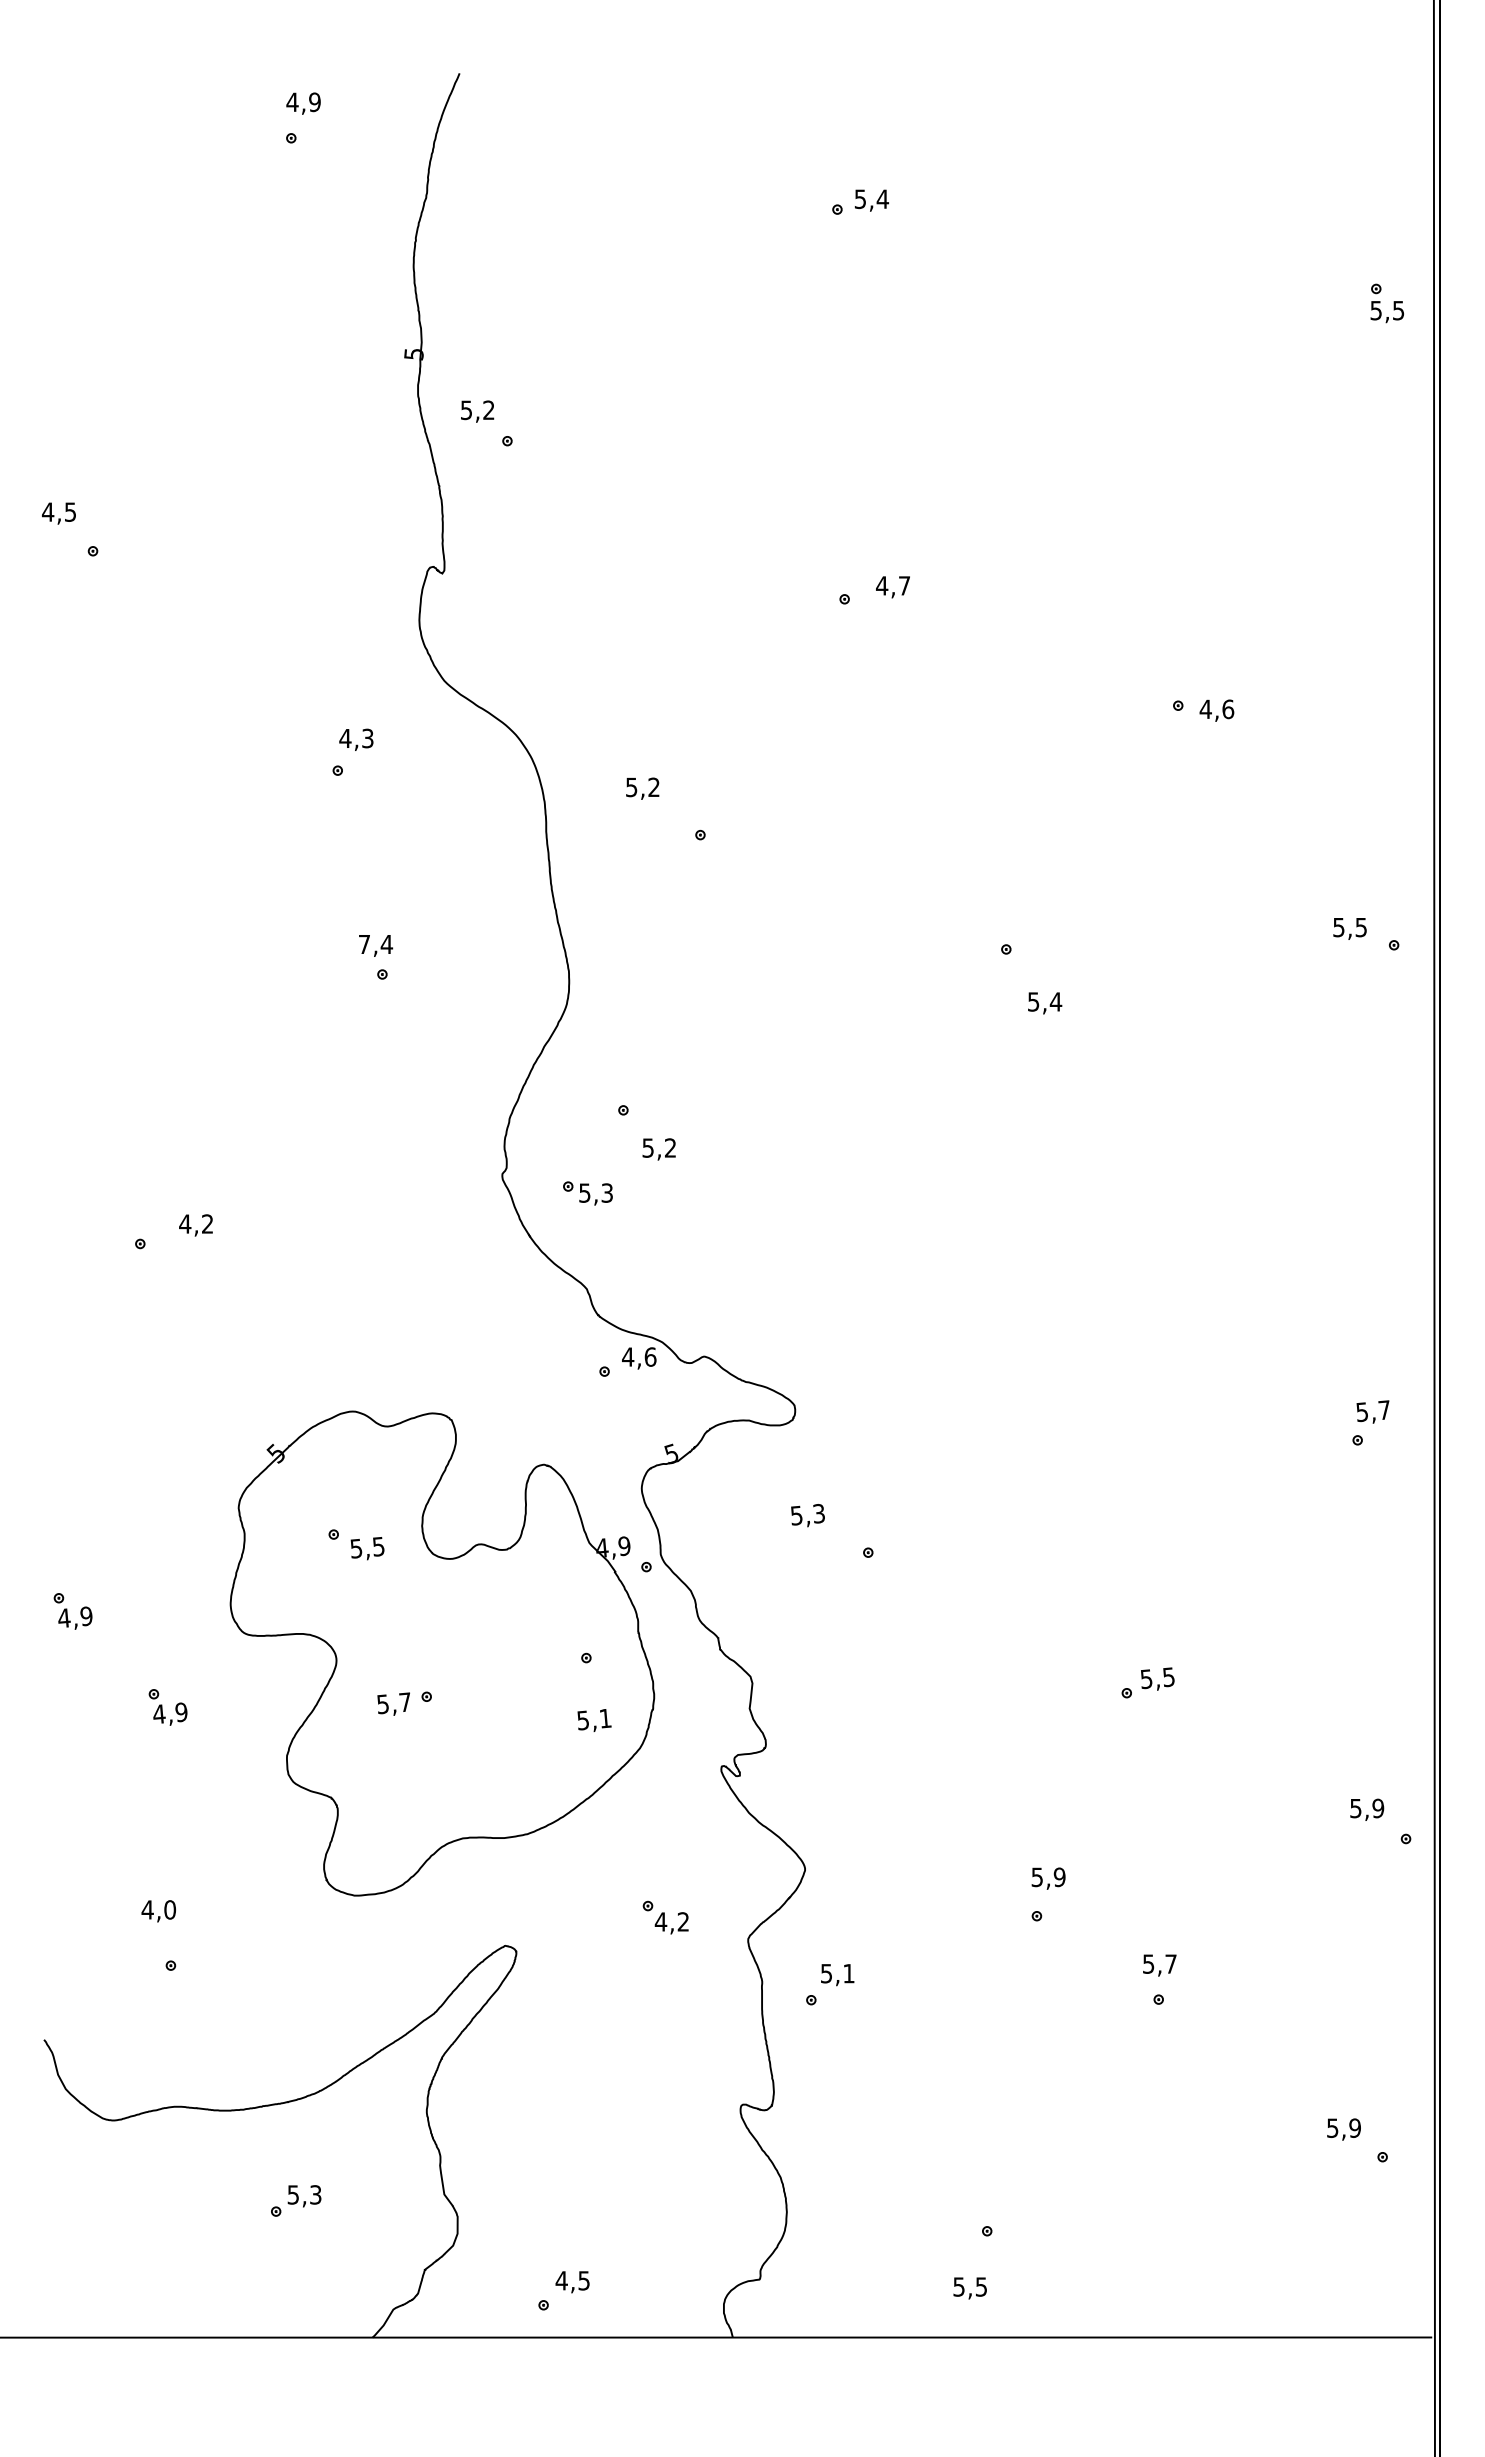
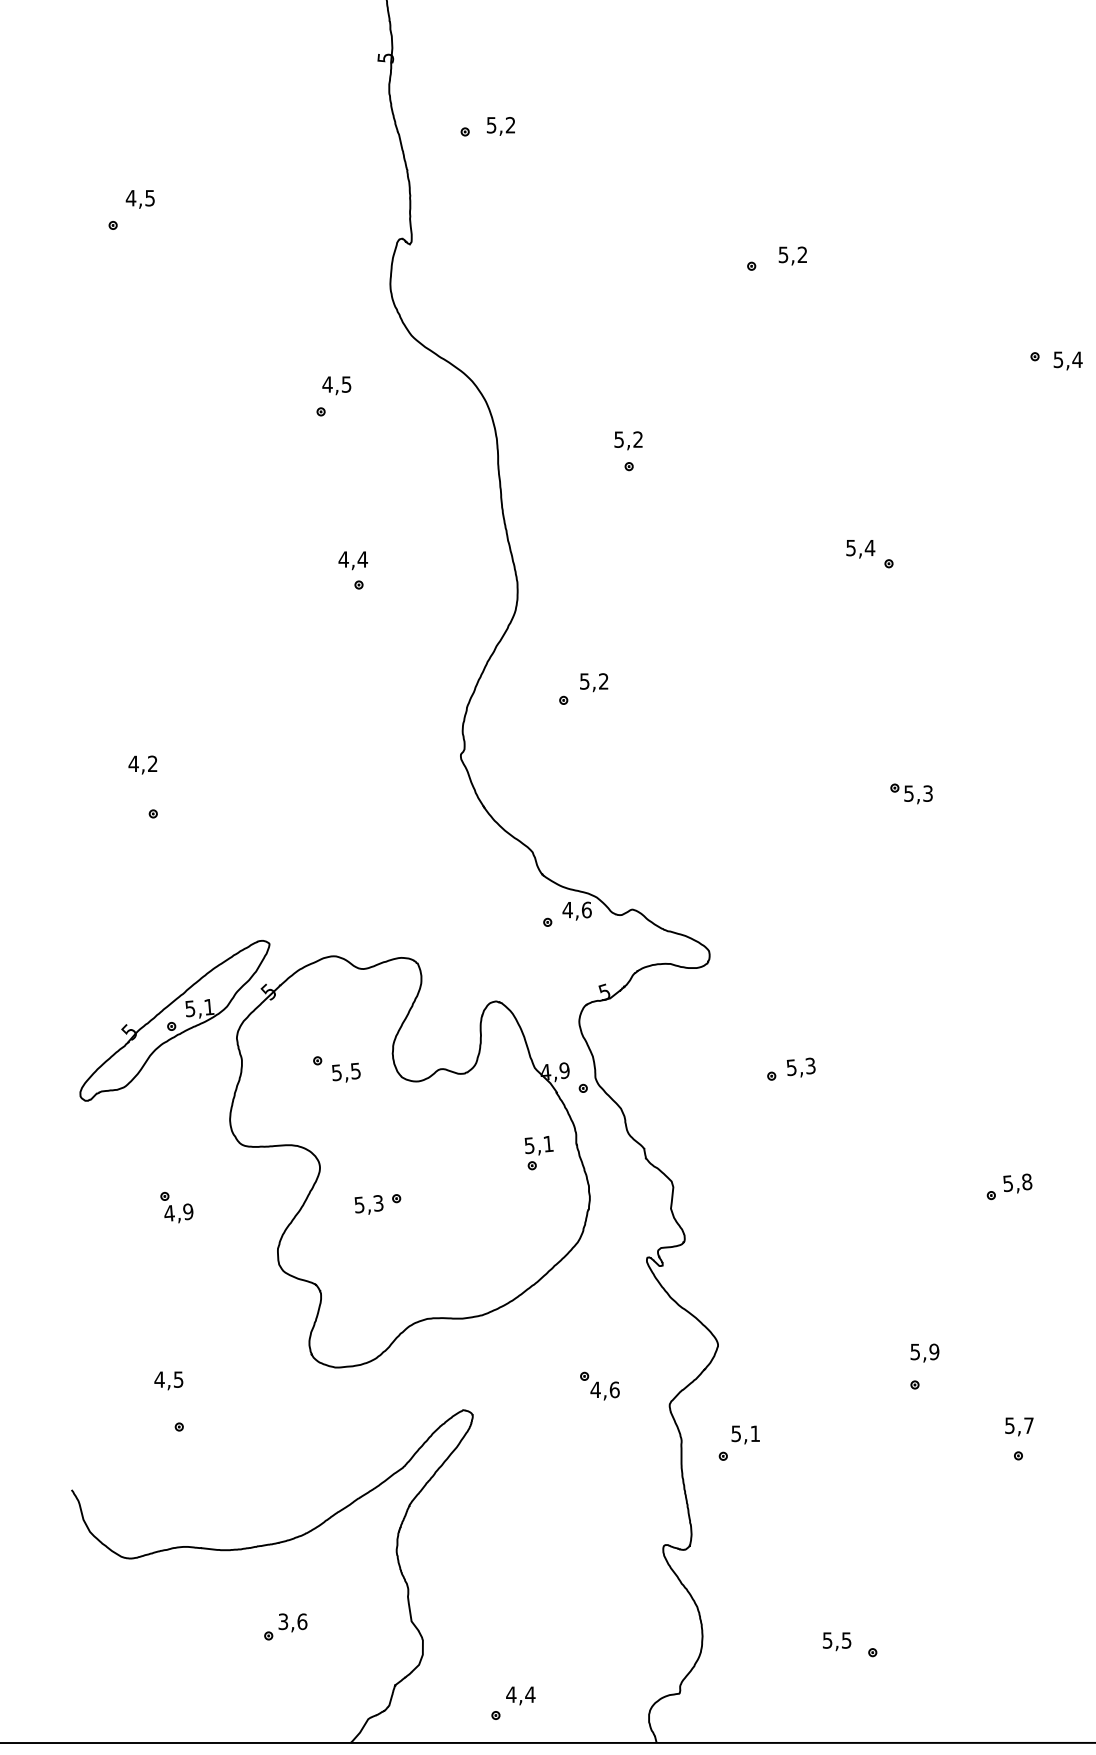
text: (477, 411) -> (500, 126), moved
text: (58, 513) -> (139, 199), moved
text: (892, 585) -> (792, 254), 4,7 -> 5,2
text: (1216, 709) -> (1067, 359), 4,6 -> 5,4
text: (367, 737) -> (346, 383), 4,3 -> 4,5
text: (642, 788) -> (628, 440), moved
text: (364, 944) -> (343, 559), 7,4 -> 4,4
text: (1045, 1003) -> (861, 549), moved
text: (658, 1149) -> (593, 682), moved
part: (587, 1193) -> (911, 794), moved
text: (195, 1225) -> (142, 765), moved
part: (165, 1487) -> (174, 1020), added
text: (807, 1515) -> (800, 1067), moved
part: (72, 1611) -> (95, 1126), removed
text: (1169, 1677) -> (1027, 1182), 5,5 -> 5,8
text: (405, 1702) -> (378, 1203), 5,7 -> 5,3
text: (594, 1720) -> (539, 1145), moved
text: (170, 1909) -> (178, 1379), 4,0 -> 4,5
text: (683, 1921) -> (614, 1389), 4,2 -> 4,6
text: (304, 2194) -> (292, 1621), 5,3 -> 3,6
text: (584, 2280) -> (530, 1694), 4,5 -> 4,4
text: (969, 2288) -> (836, 1641), moved

